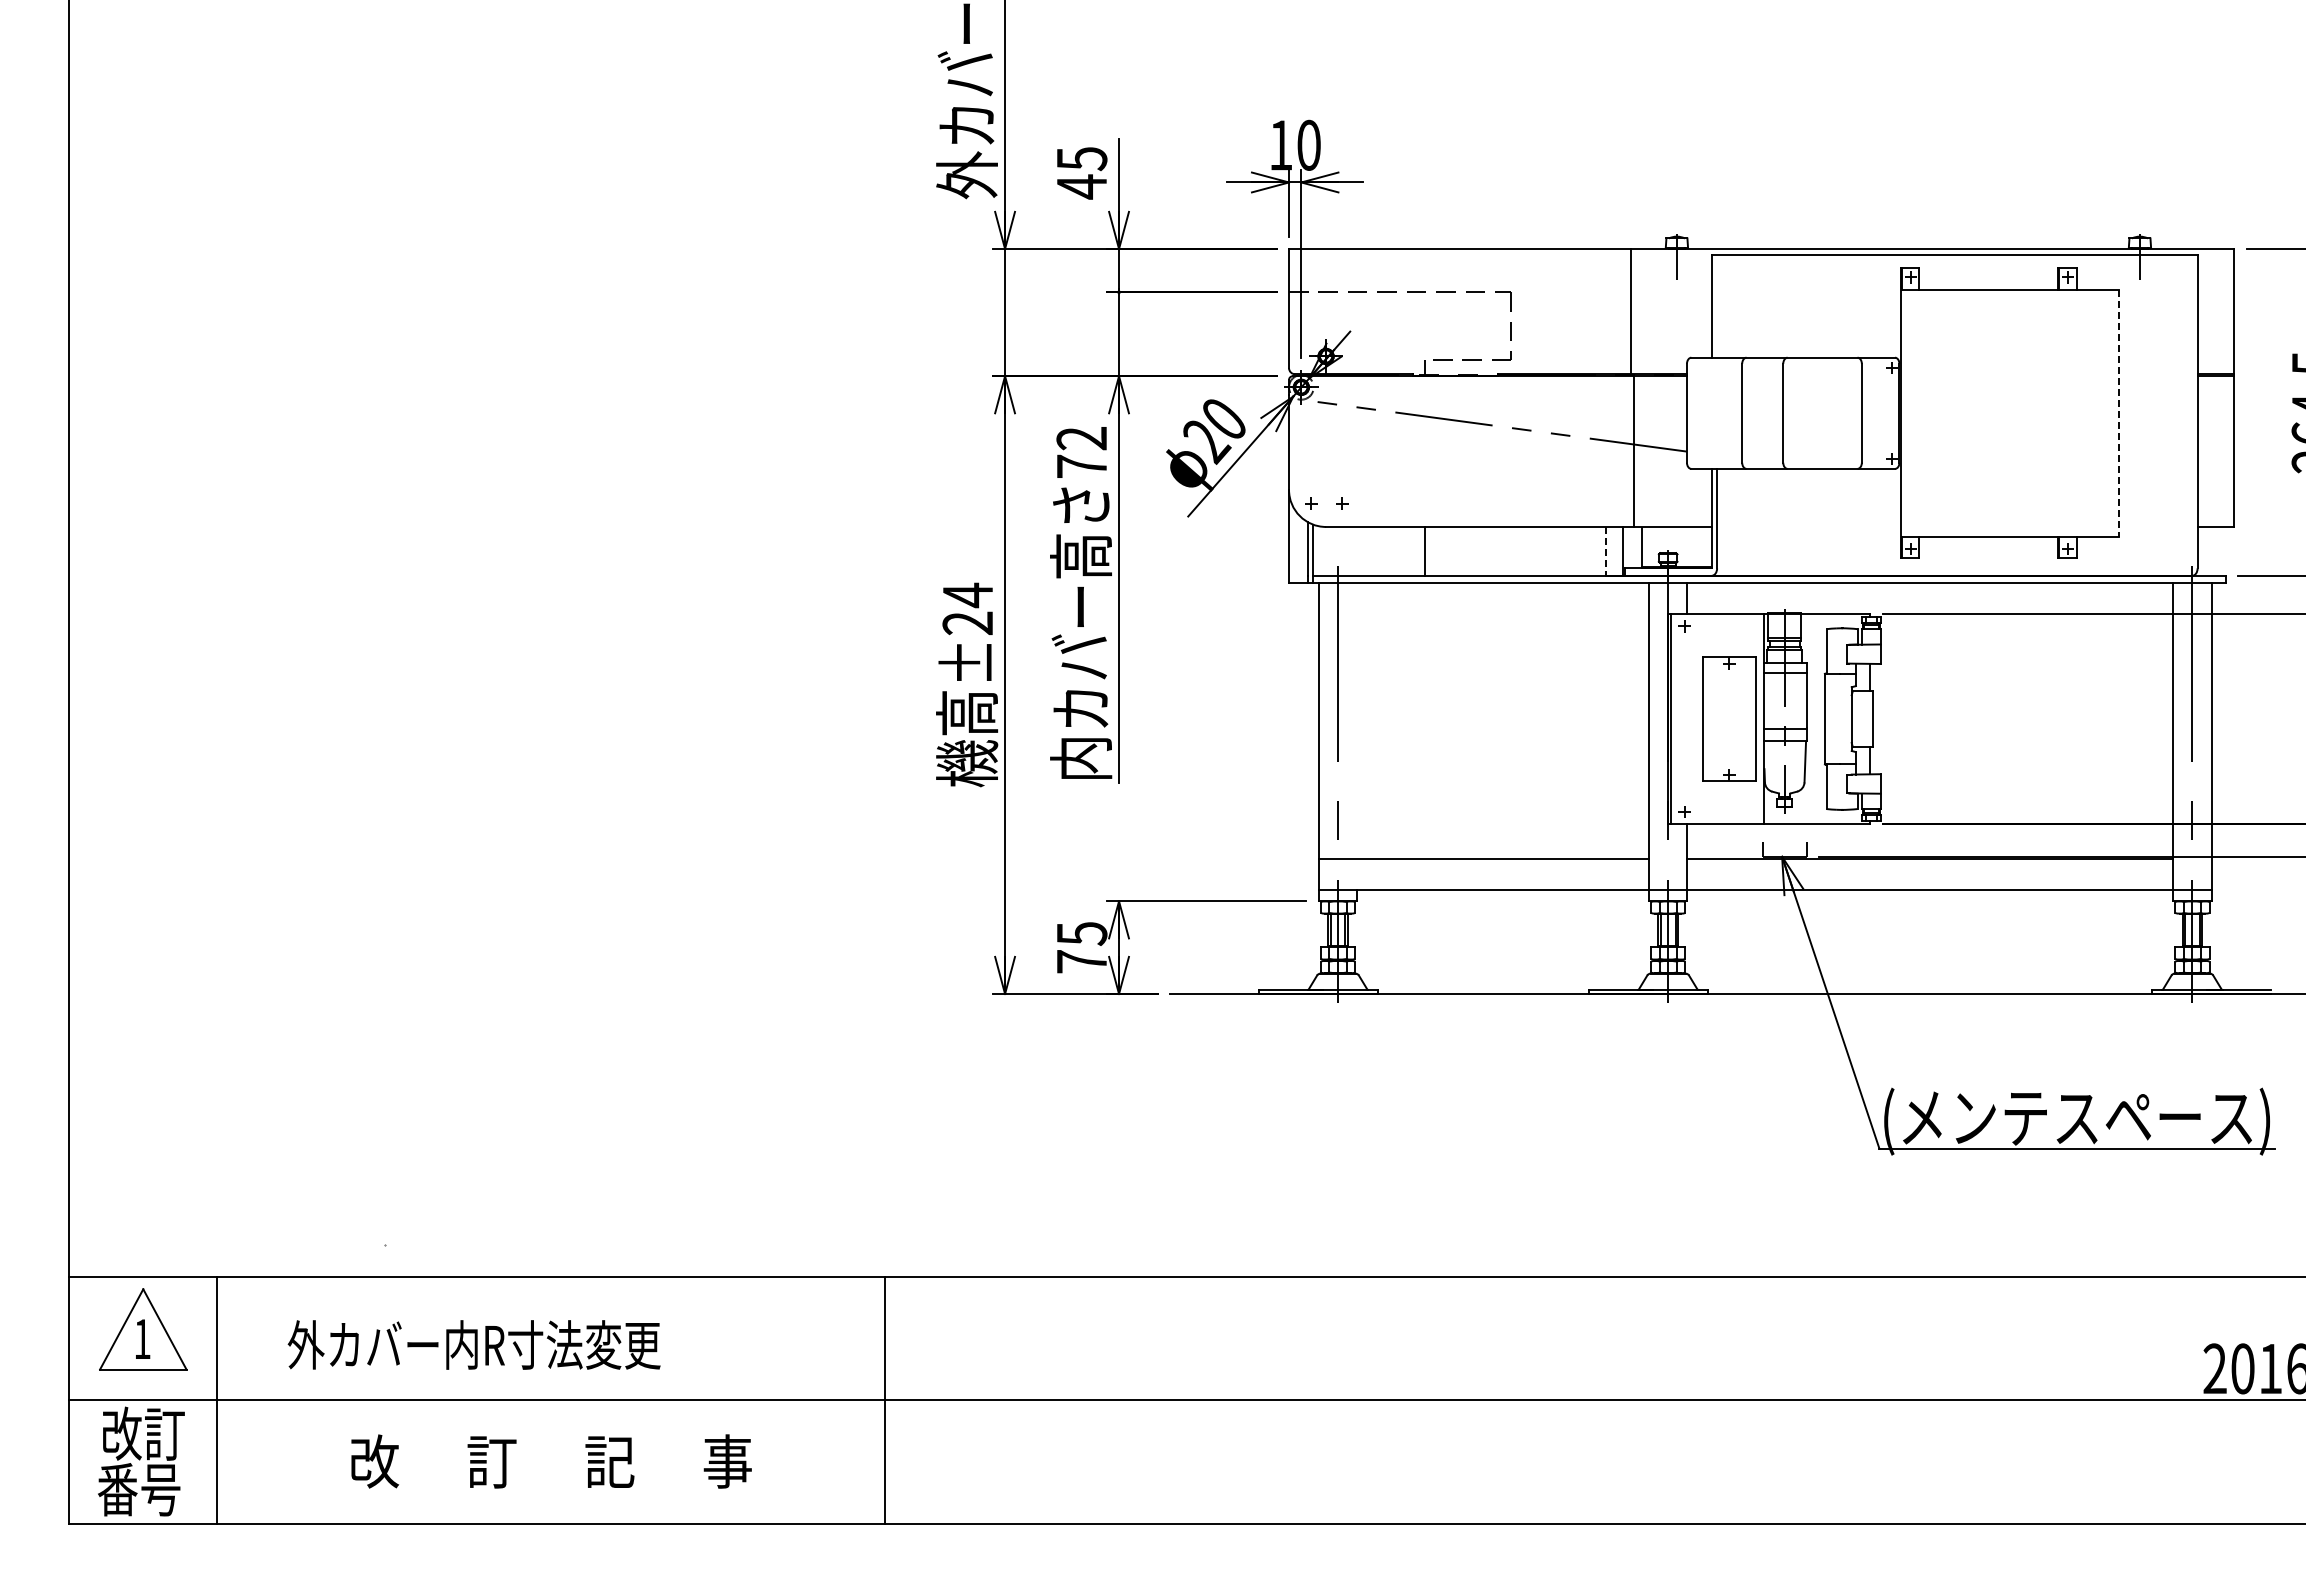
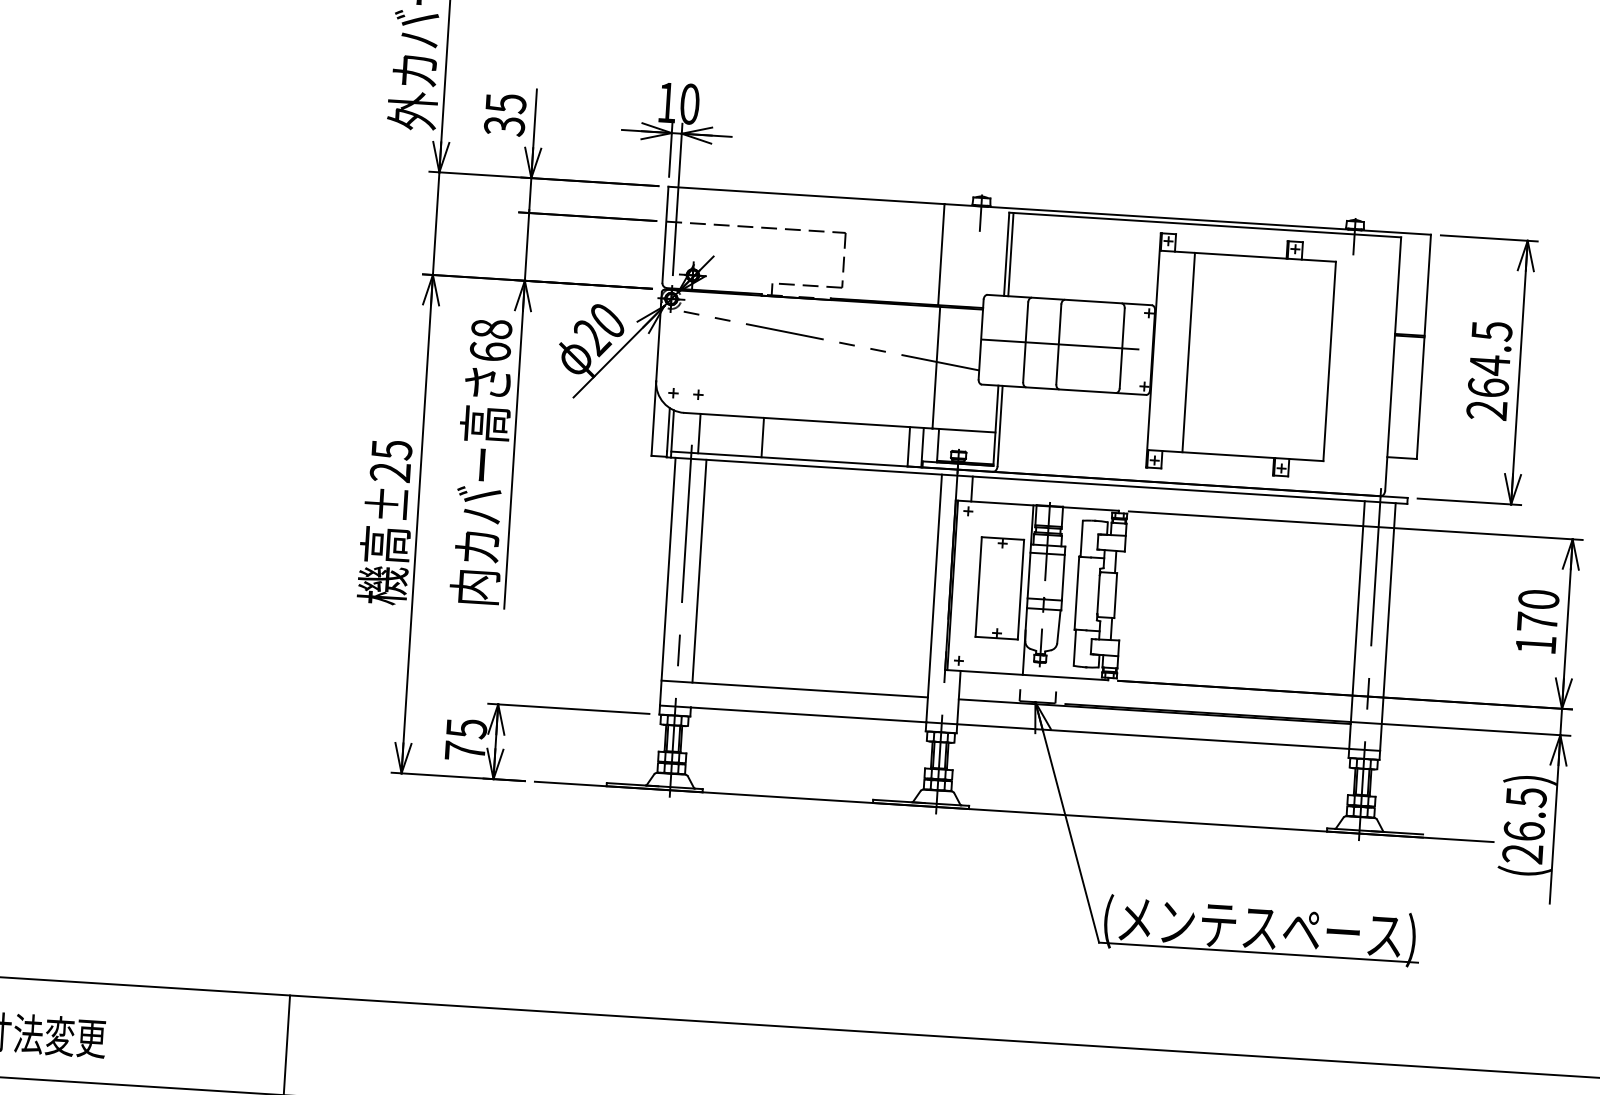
text: (1081, 186) -> (504, 125), 45 -> 35
line: (1717, 305) -> (1011, 254), added
line: (1944, 412) -> (1188, 351), added
line: (1792, 413) -> (1066, 345), added
line: (2118, 413) -> (1329, 361), dashed -> solid
text: (1081, 451) -> (490, 339), 72 -> 68
line: (1346, 550) -> (699, 432), added
line: (1605, 551) -> (908, 446), dashed -> solid
text: (968, 595) -> (392, 450), ±24 -> ±25
line: (1357, 721) -> (699, 571), added

